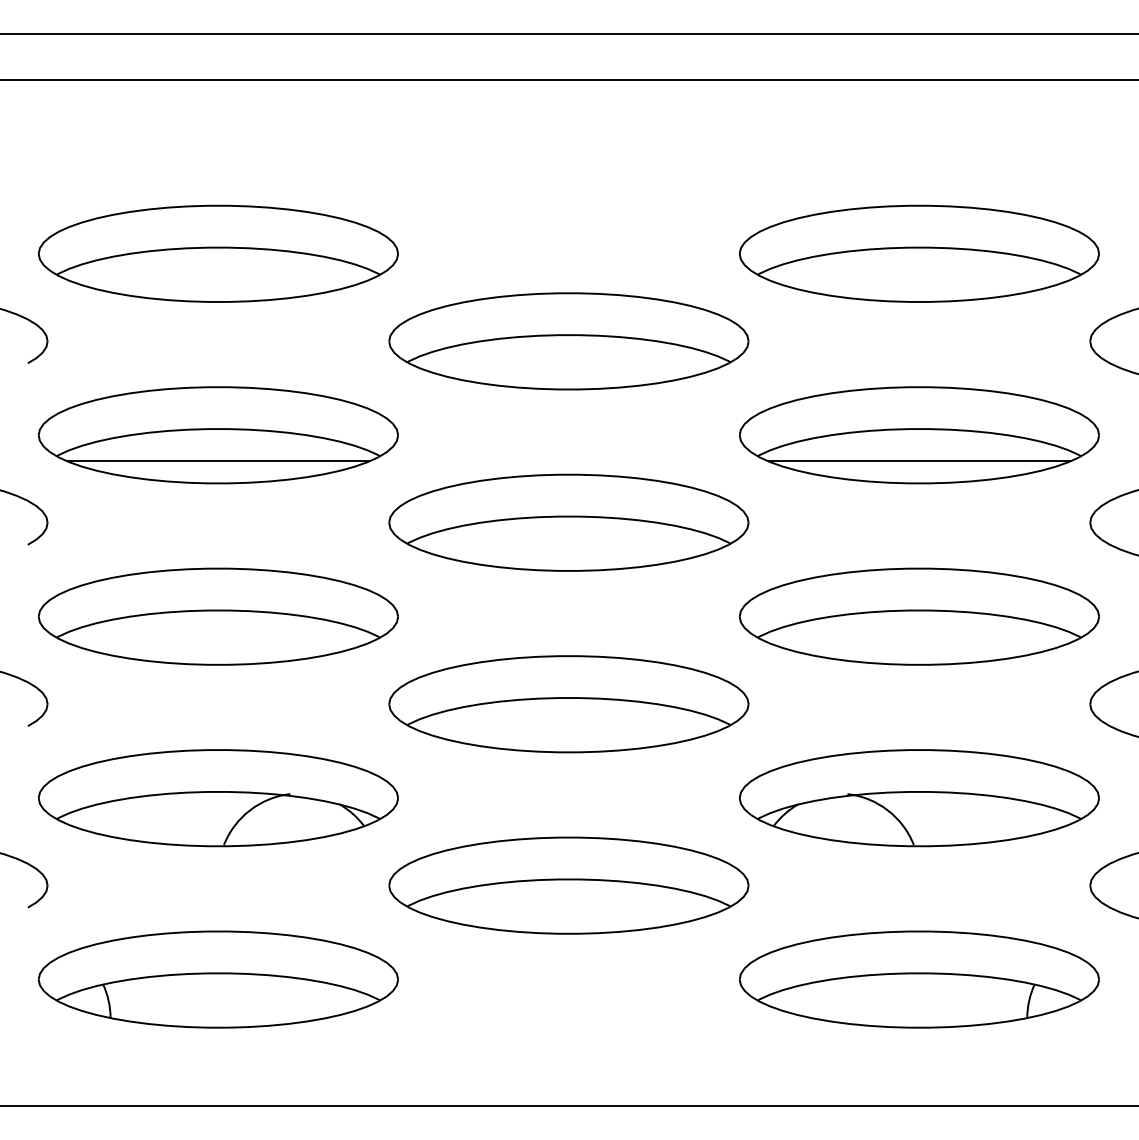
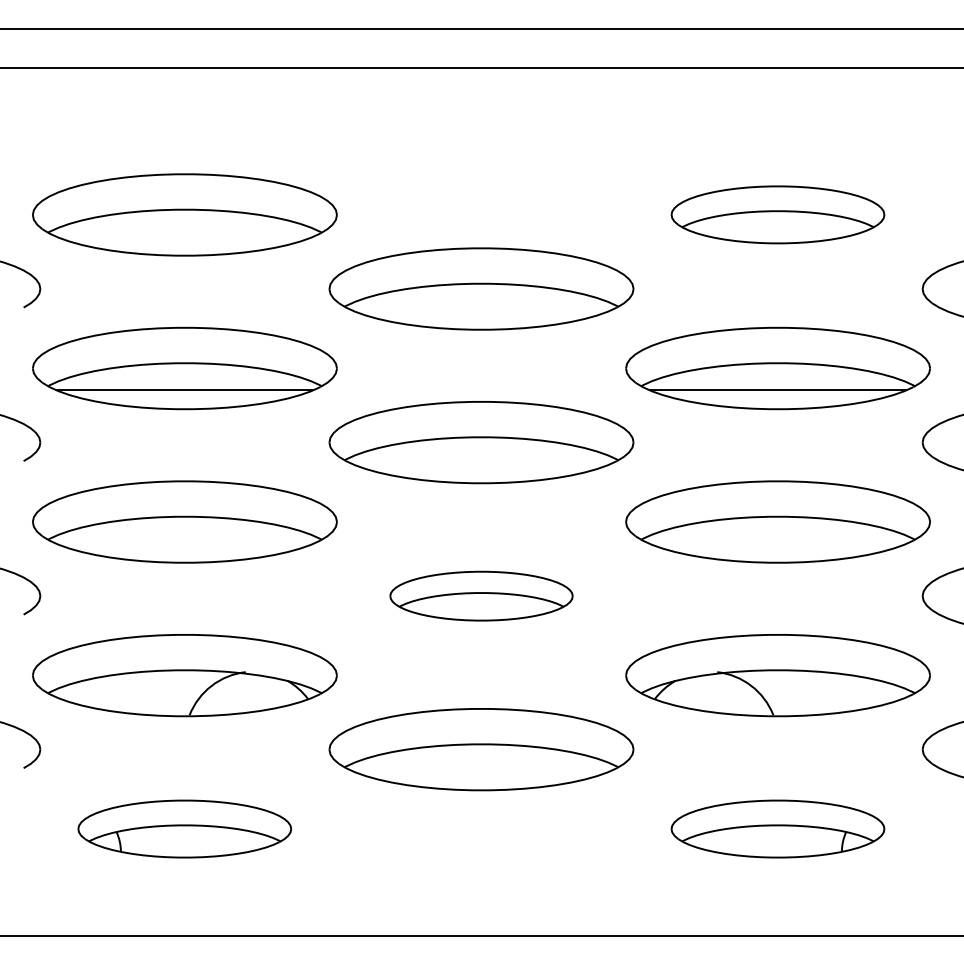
part: (918, 253) -> (777, 214), size x0.7
part: (568, 704) -> (481, 596), size x0.6
part: (217, 979) -> (184, 829), size x0.7
part: (918, 979) -> (777, 829), size x0.7

